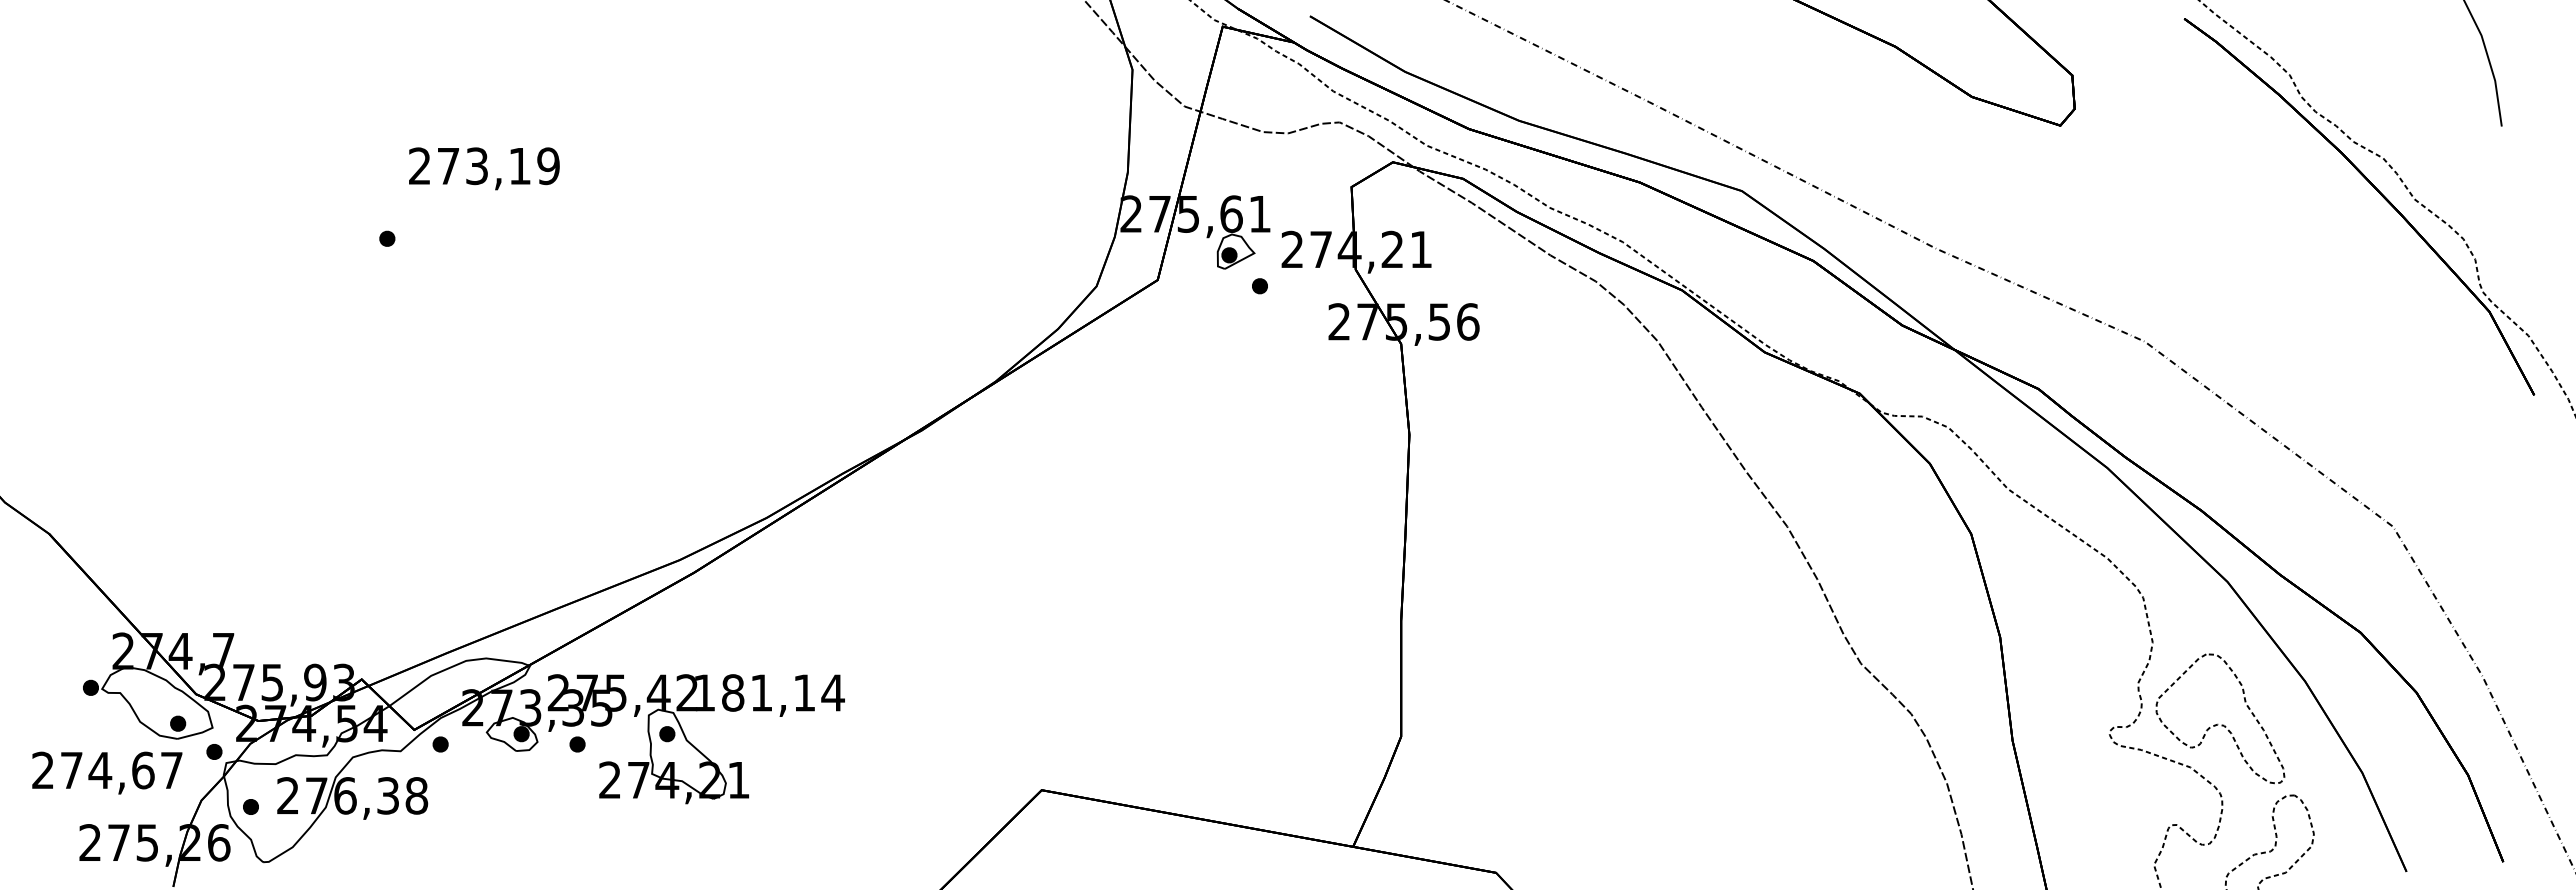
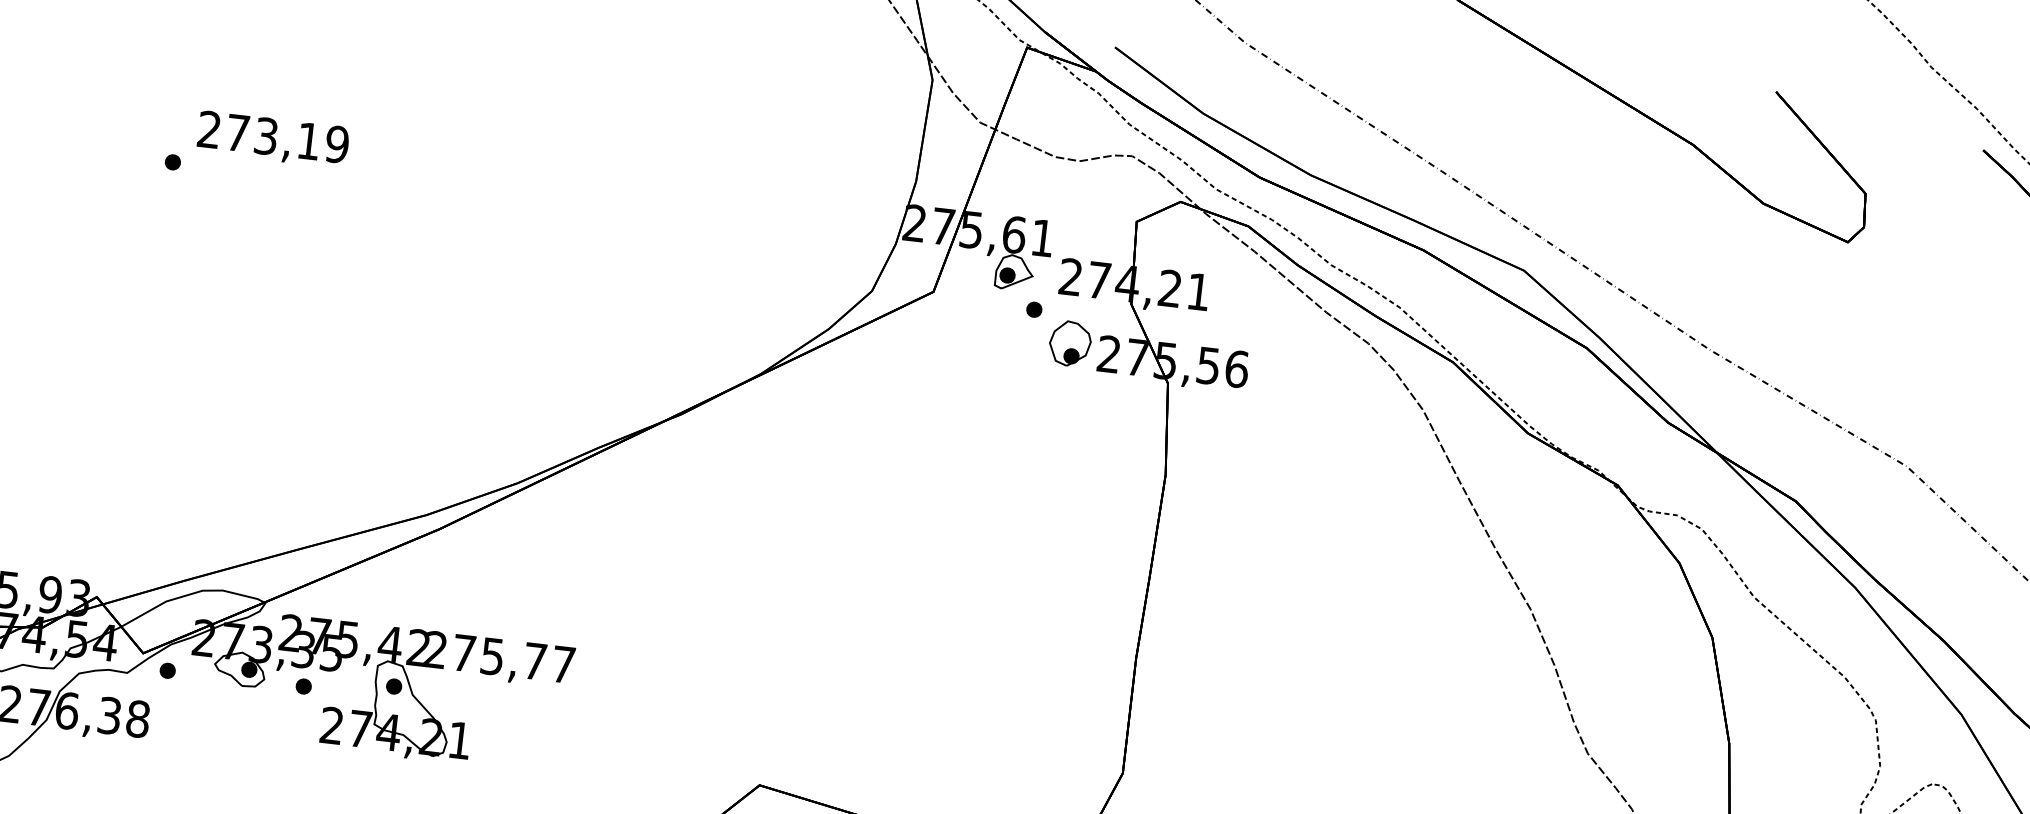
text: (484, 168) -> (273, 139), moved
part: (1299, 315) -> (1070, 343), added
text: (769, 692) -> (500, 656), 181,14 -> 275,77

